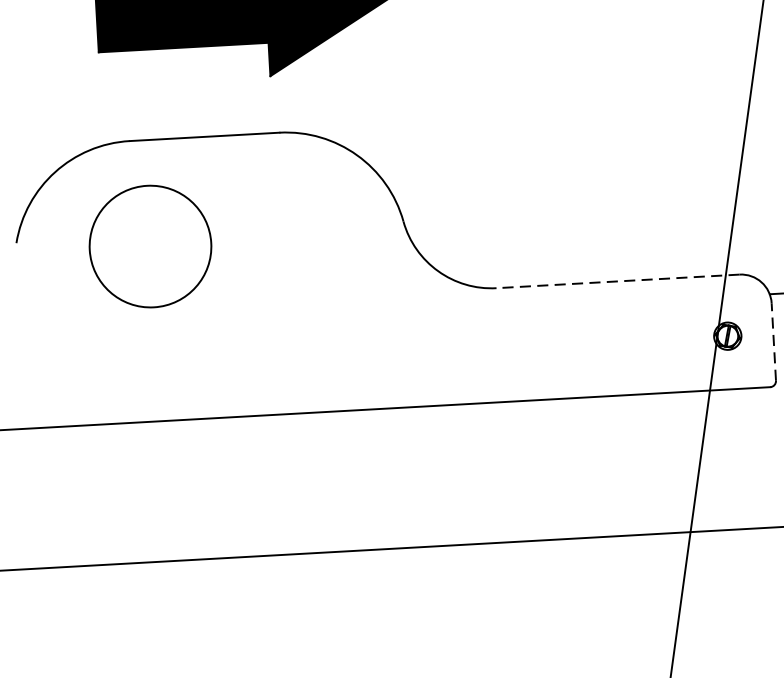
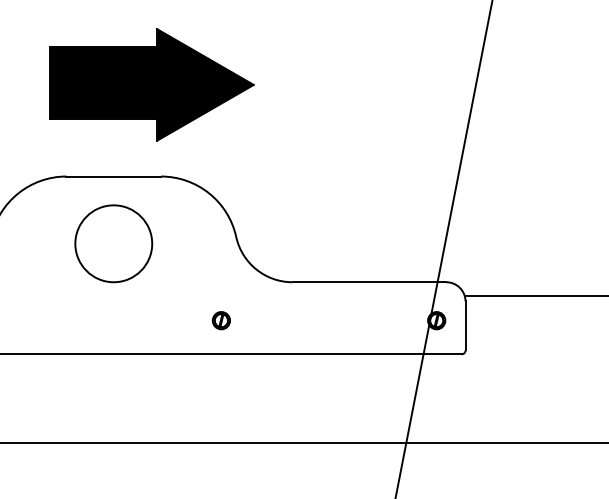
circle: (150, 246) -> (113, 243), moved
line: (618, 281) -> (369, 282), dashed -> solid
line: (773, 341) -> (465, 325), dashed -> solid
part: (386, 355) -> (220, 320), added

